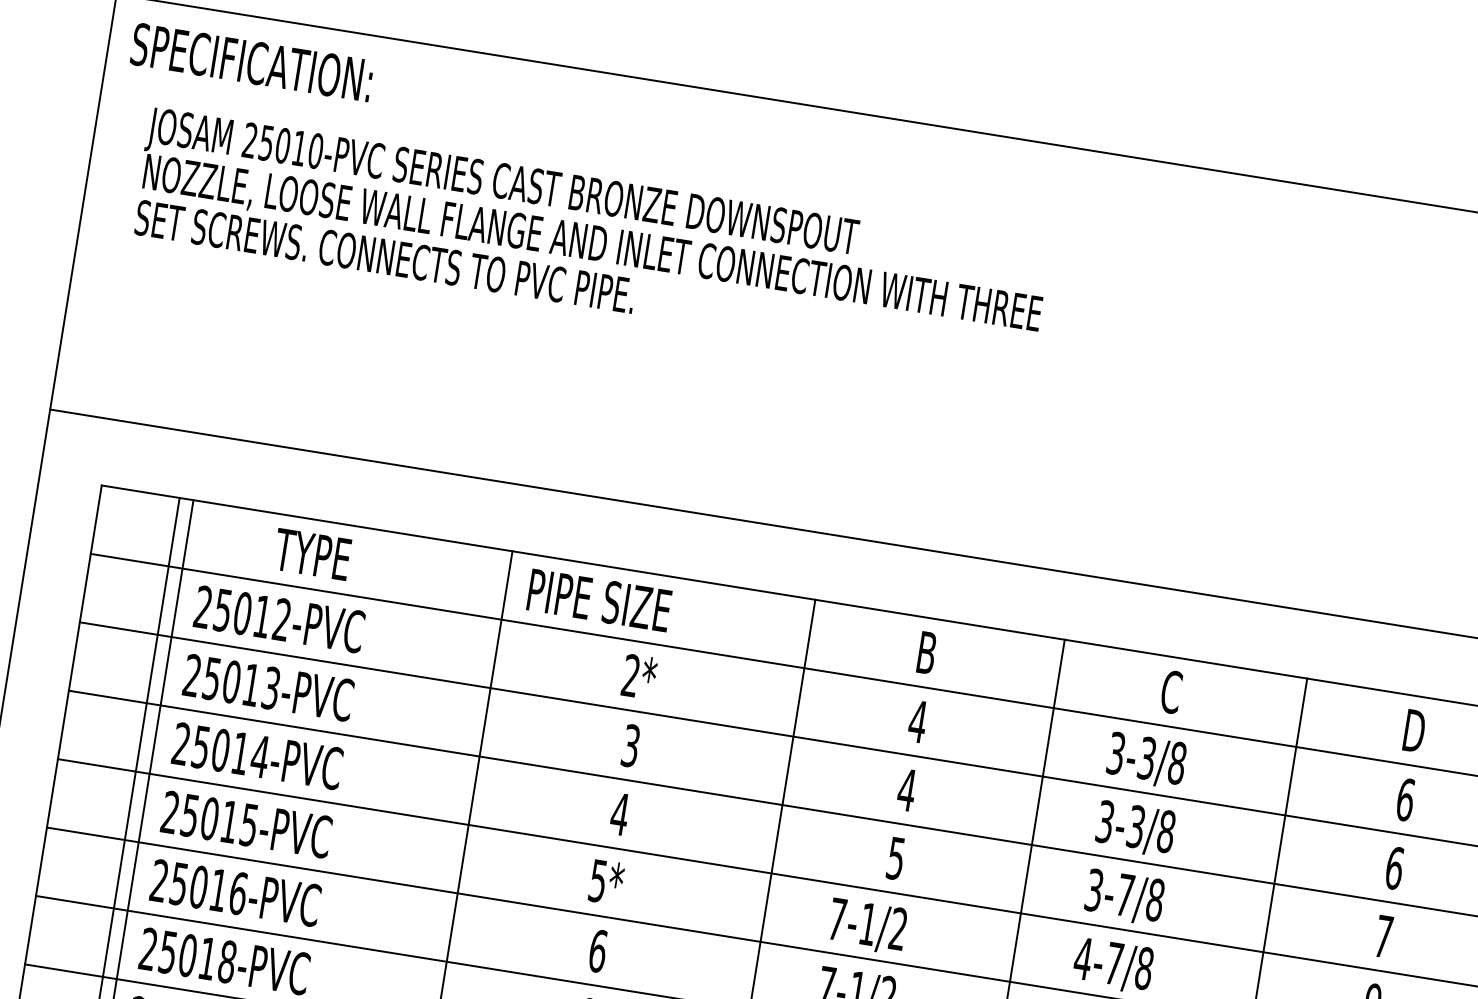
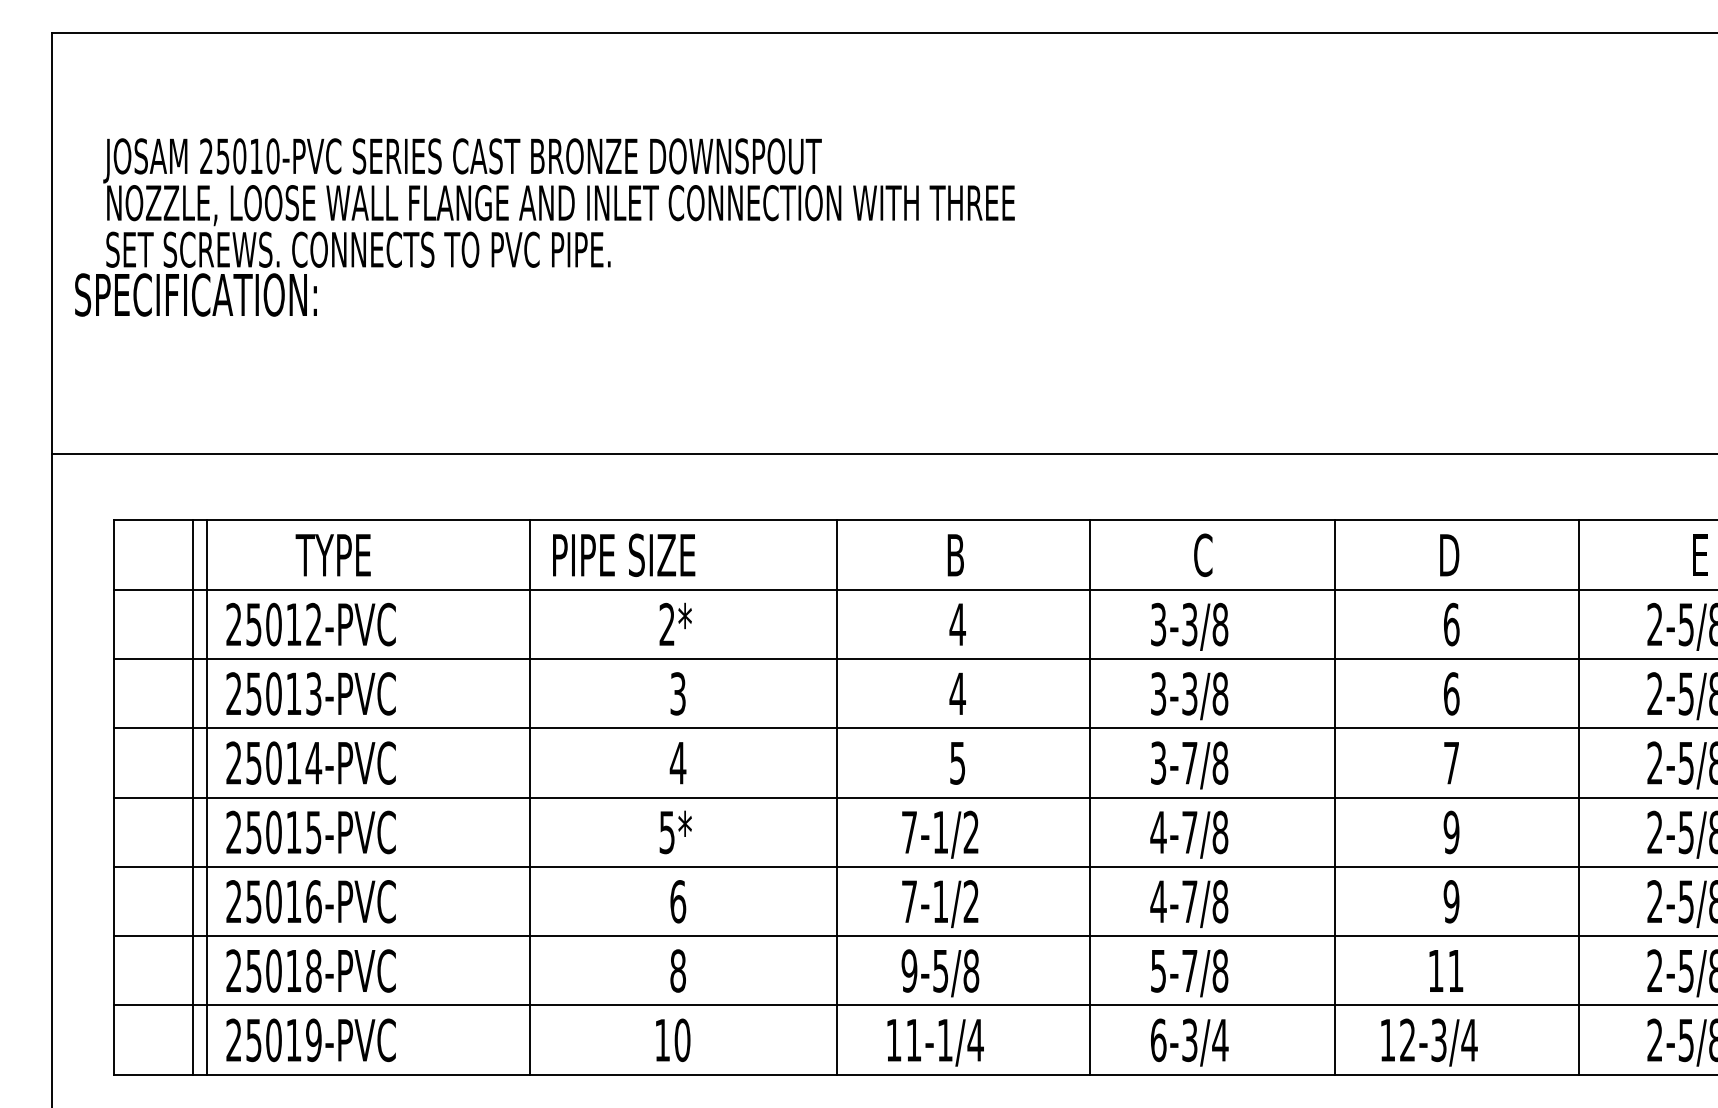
text: (251, 61) -> (195, 294), moved

